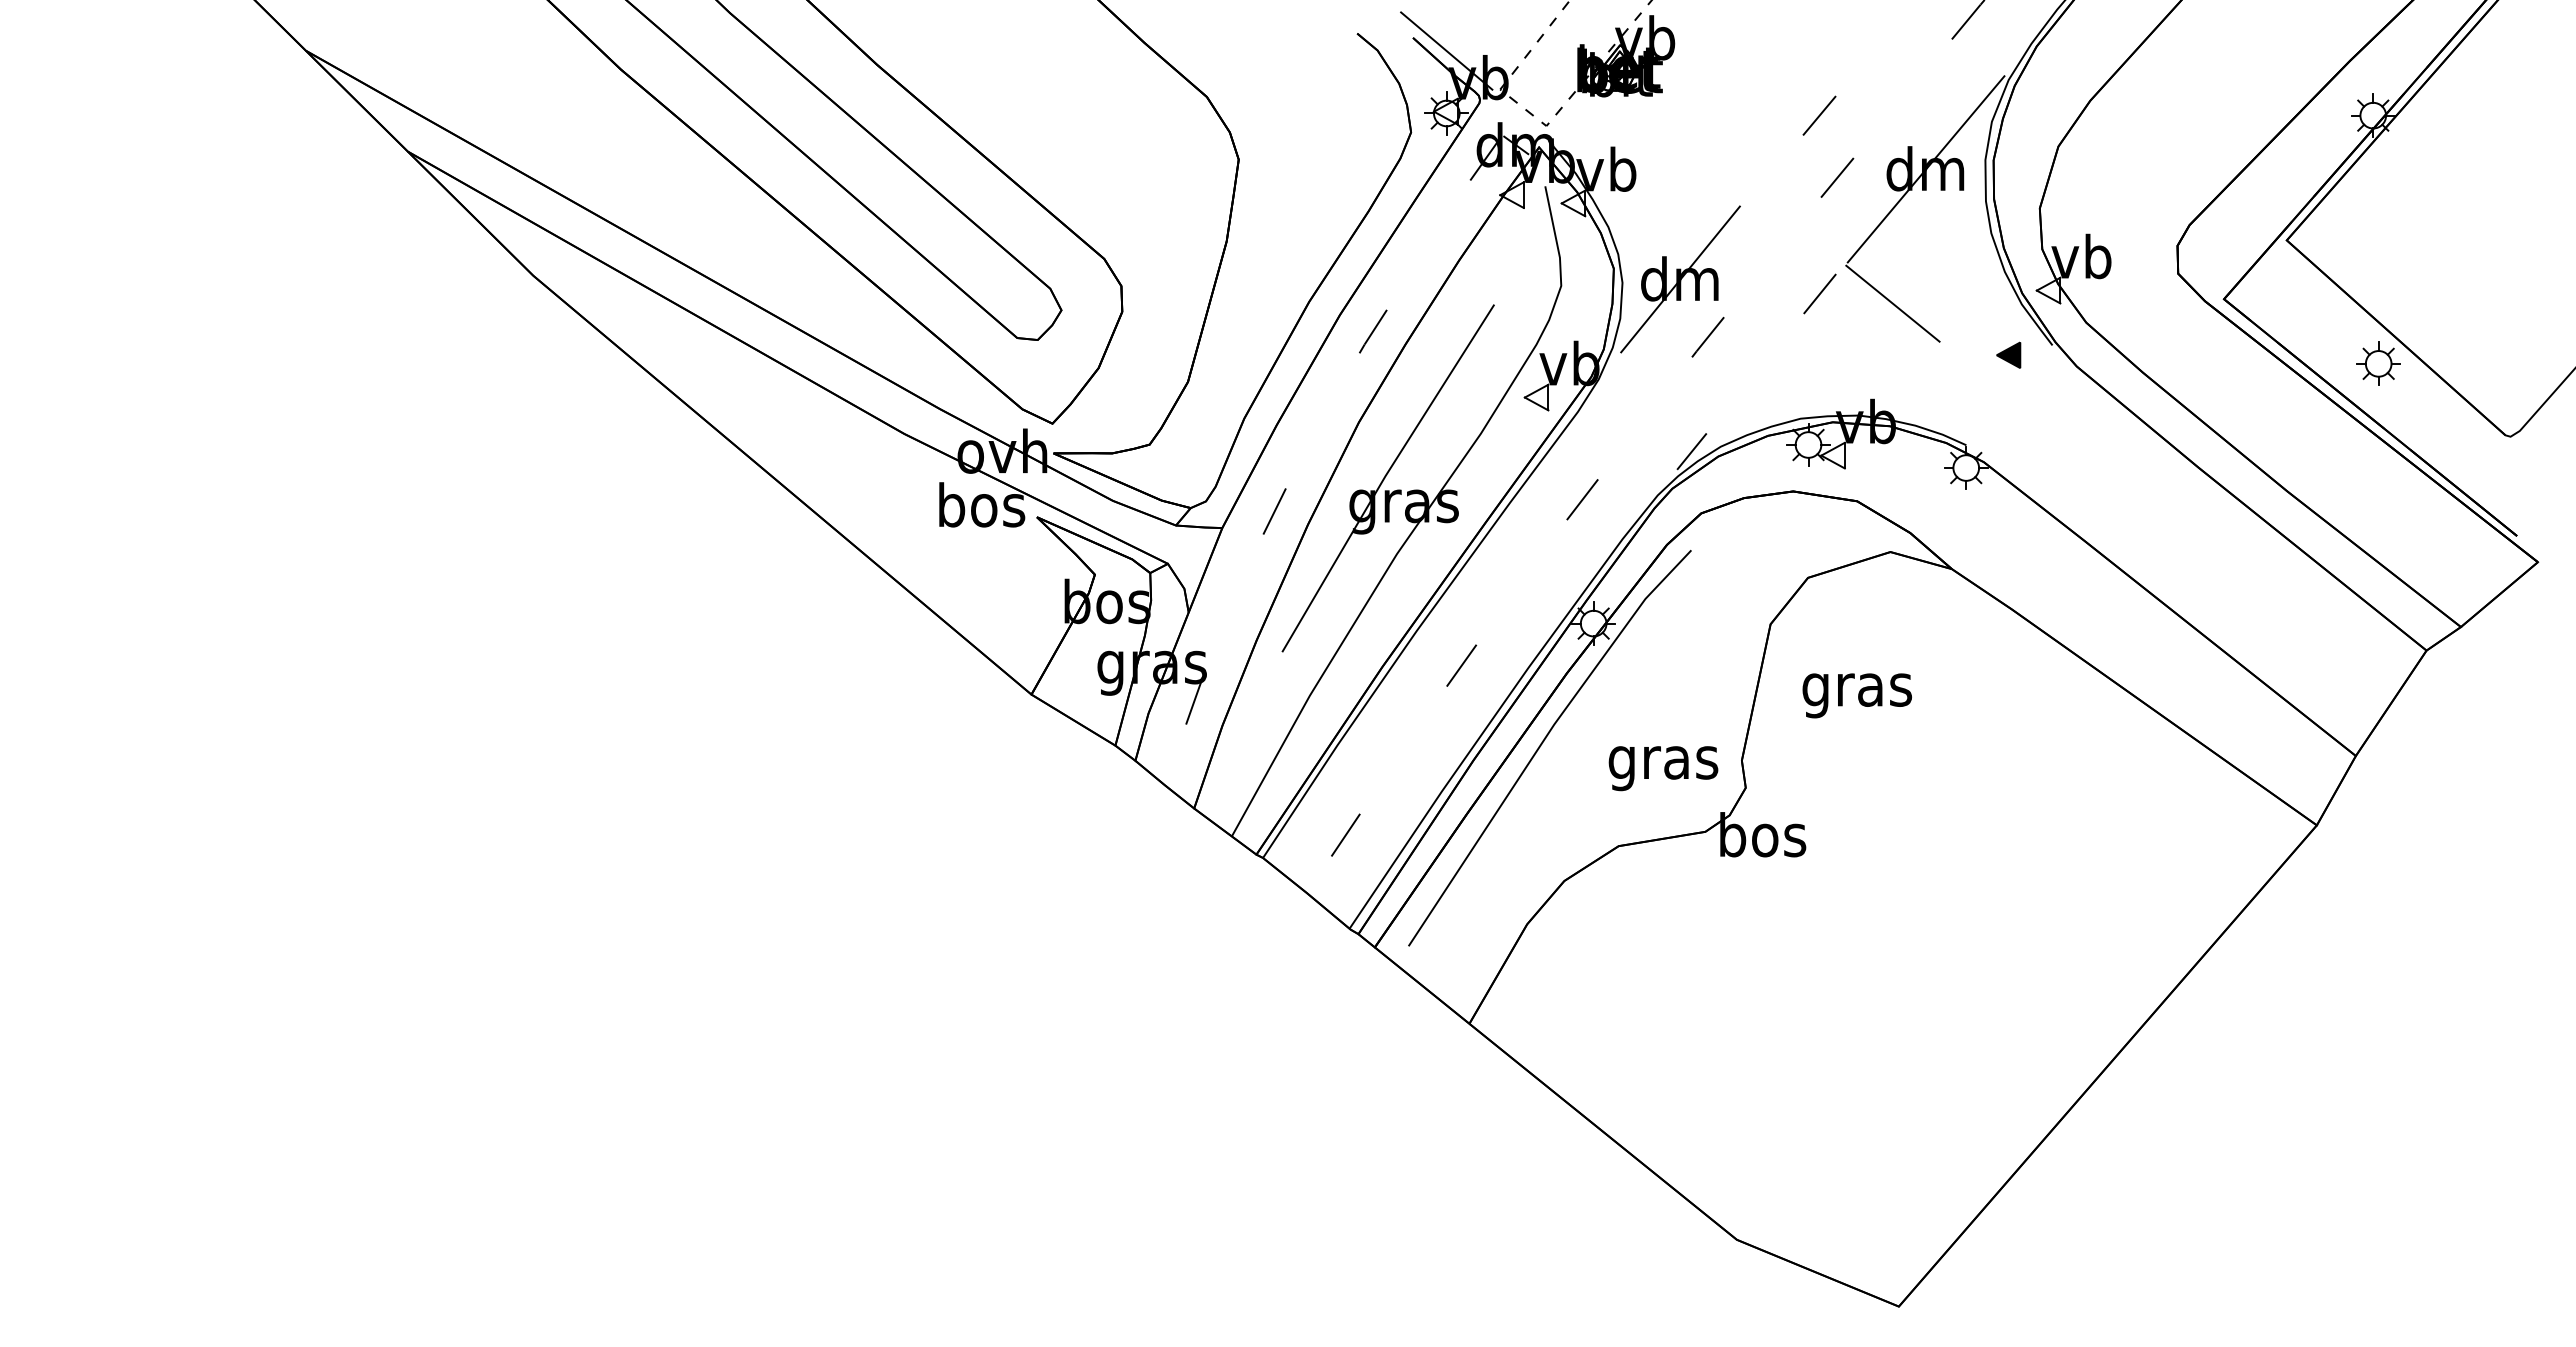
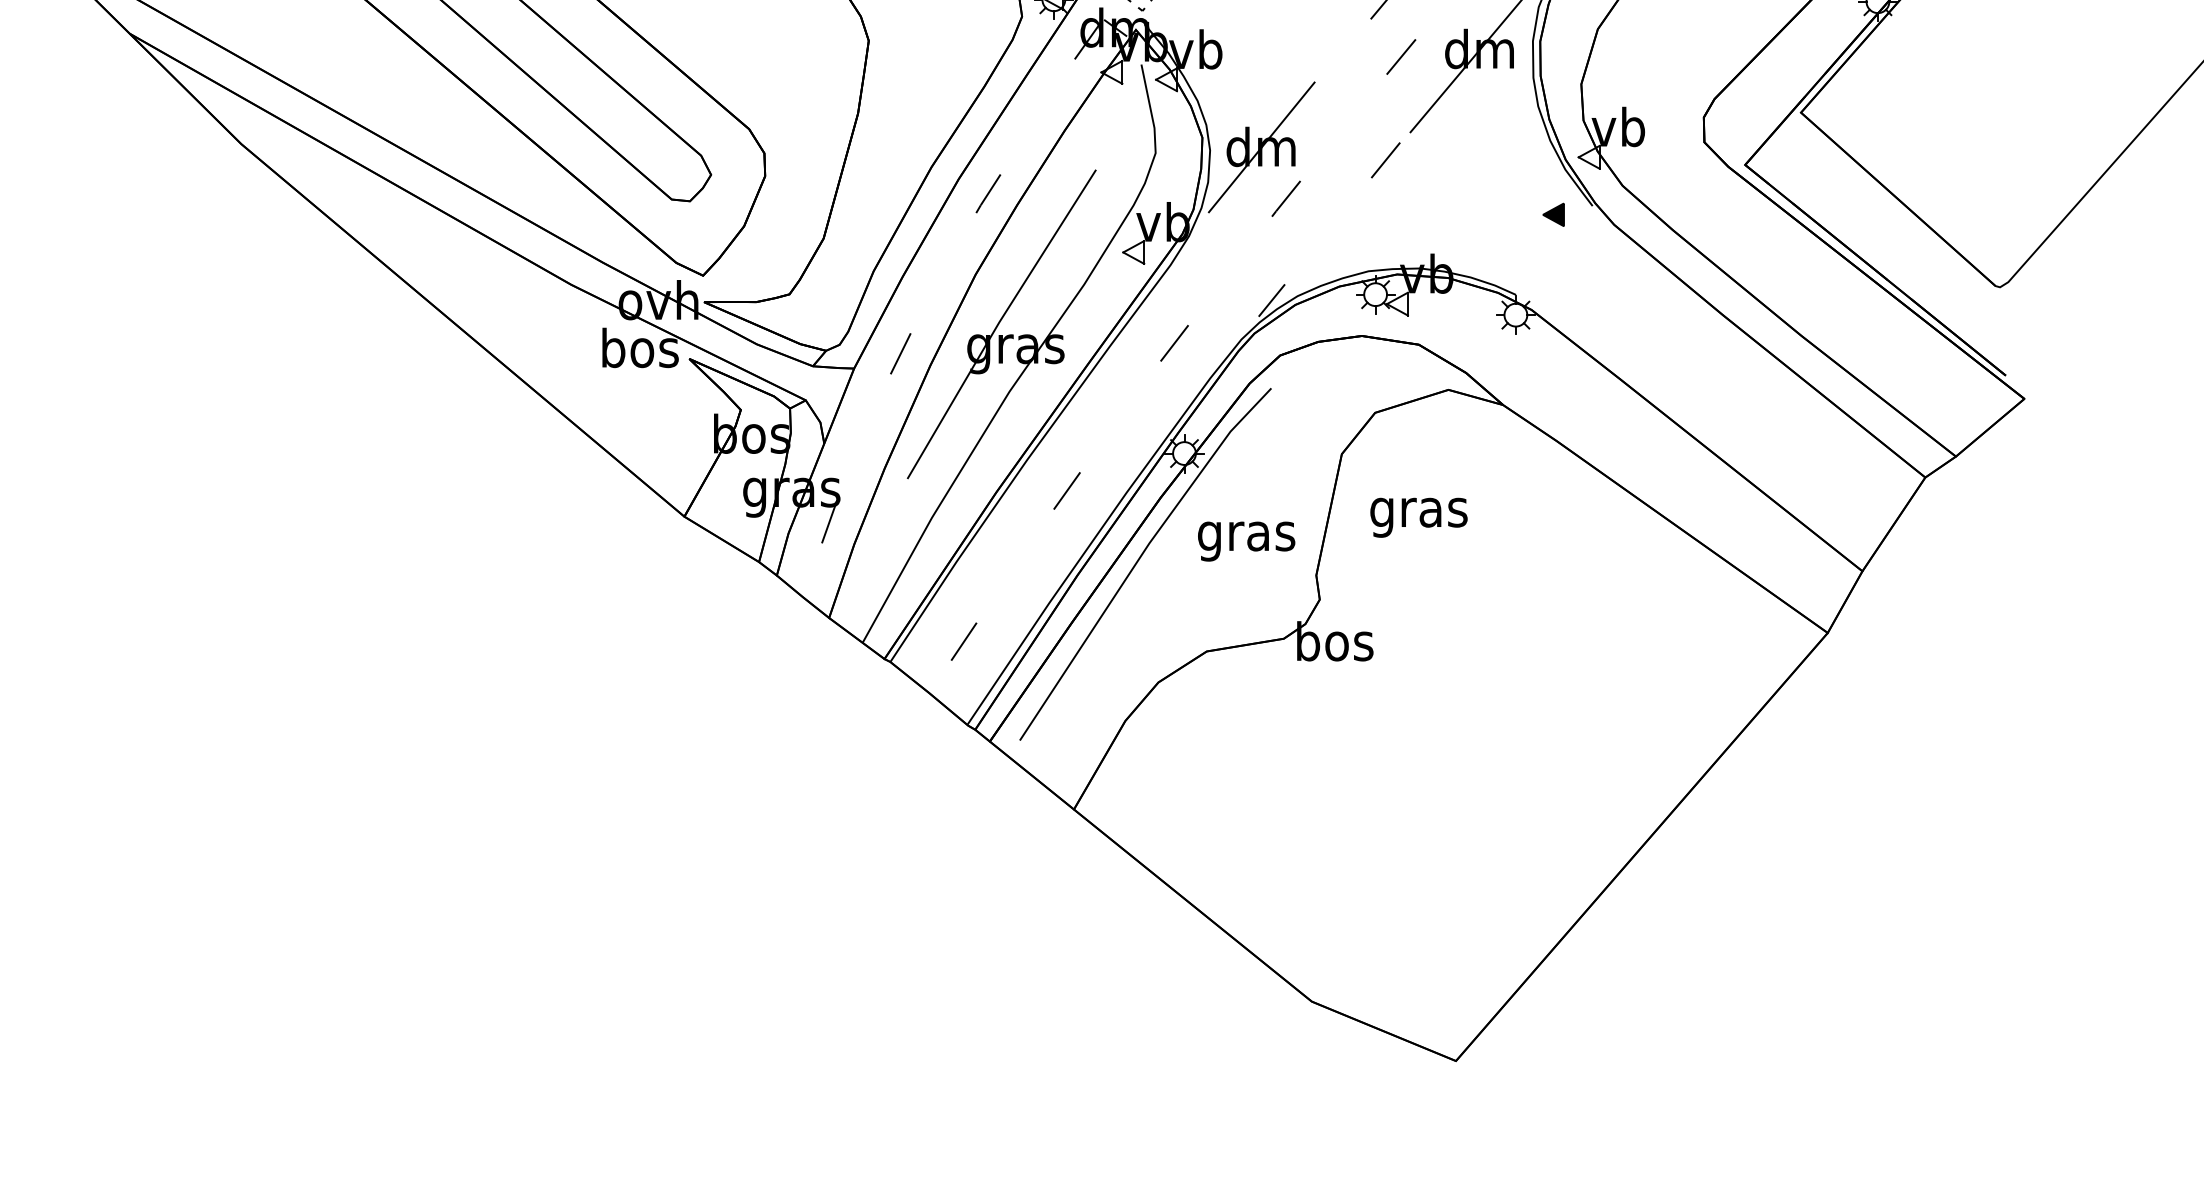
line: (1892, 303) -> (1450, 168), removed
part: (2378, 363) -> (1882, 222), removed
text: (1663, 768) -> (1246, 541), moved

